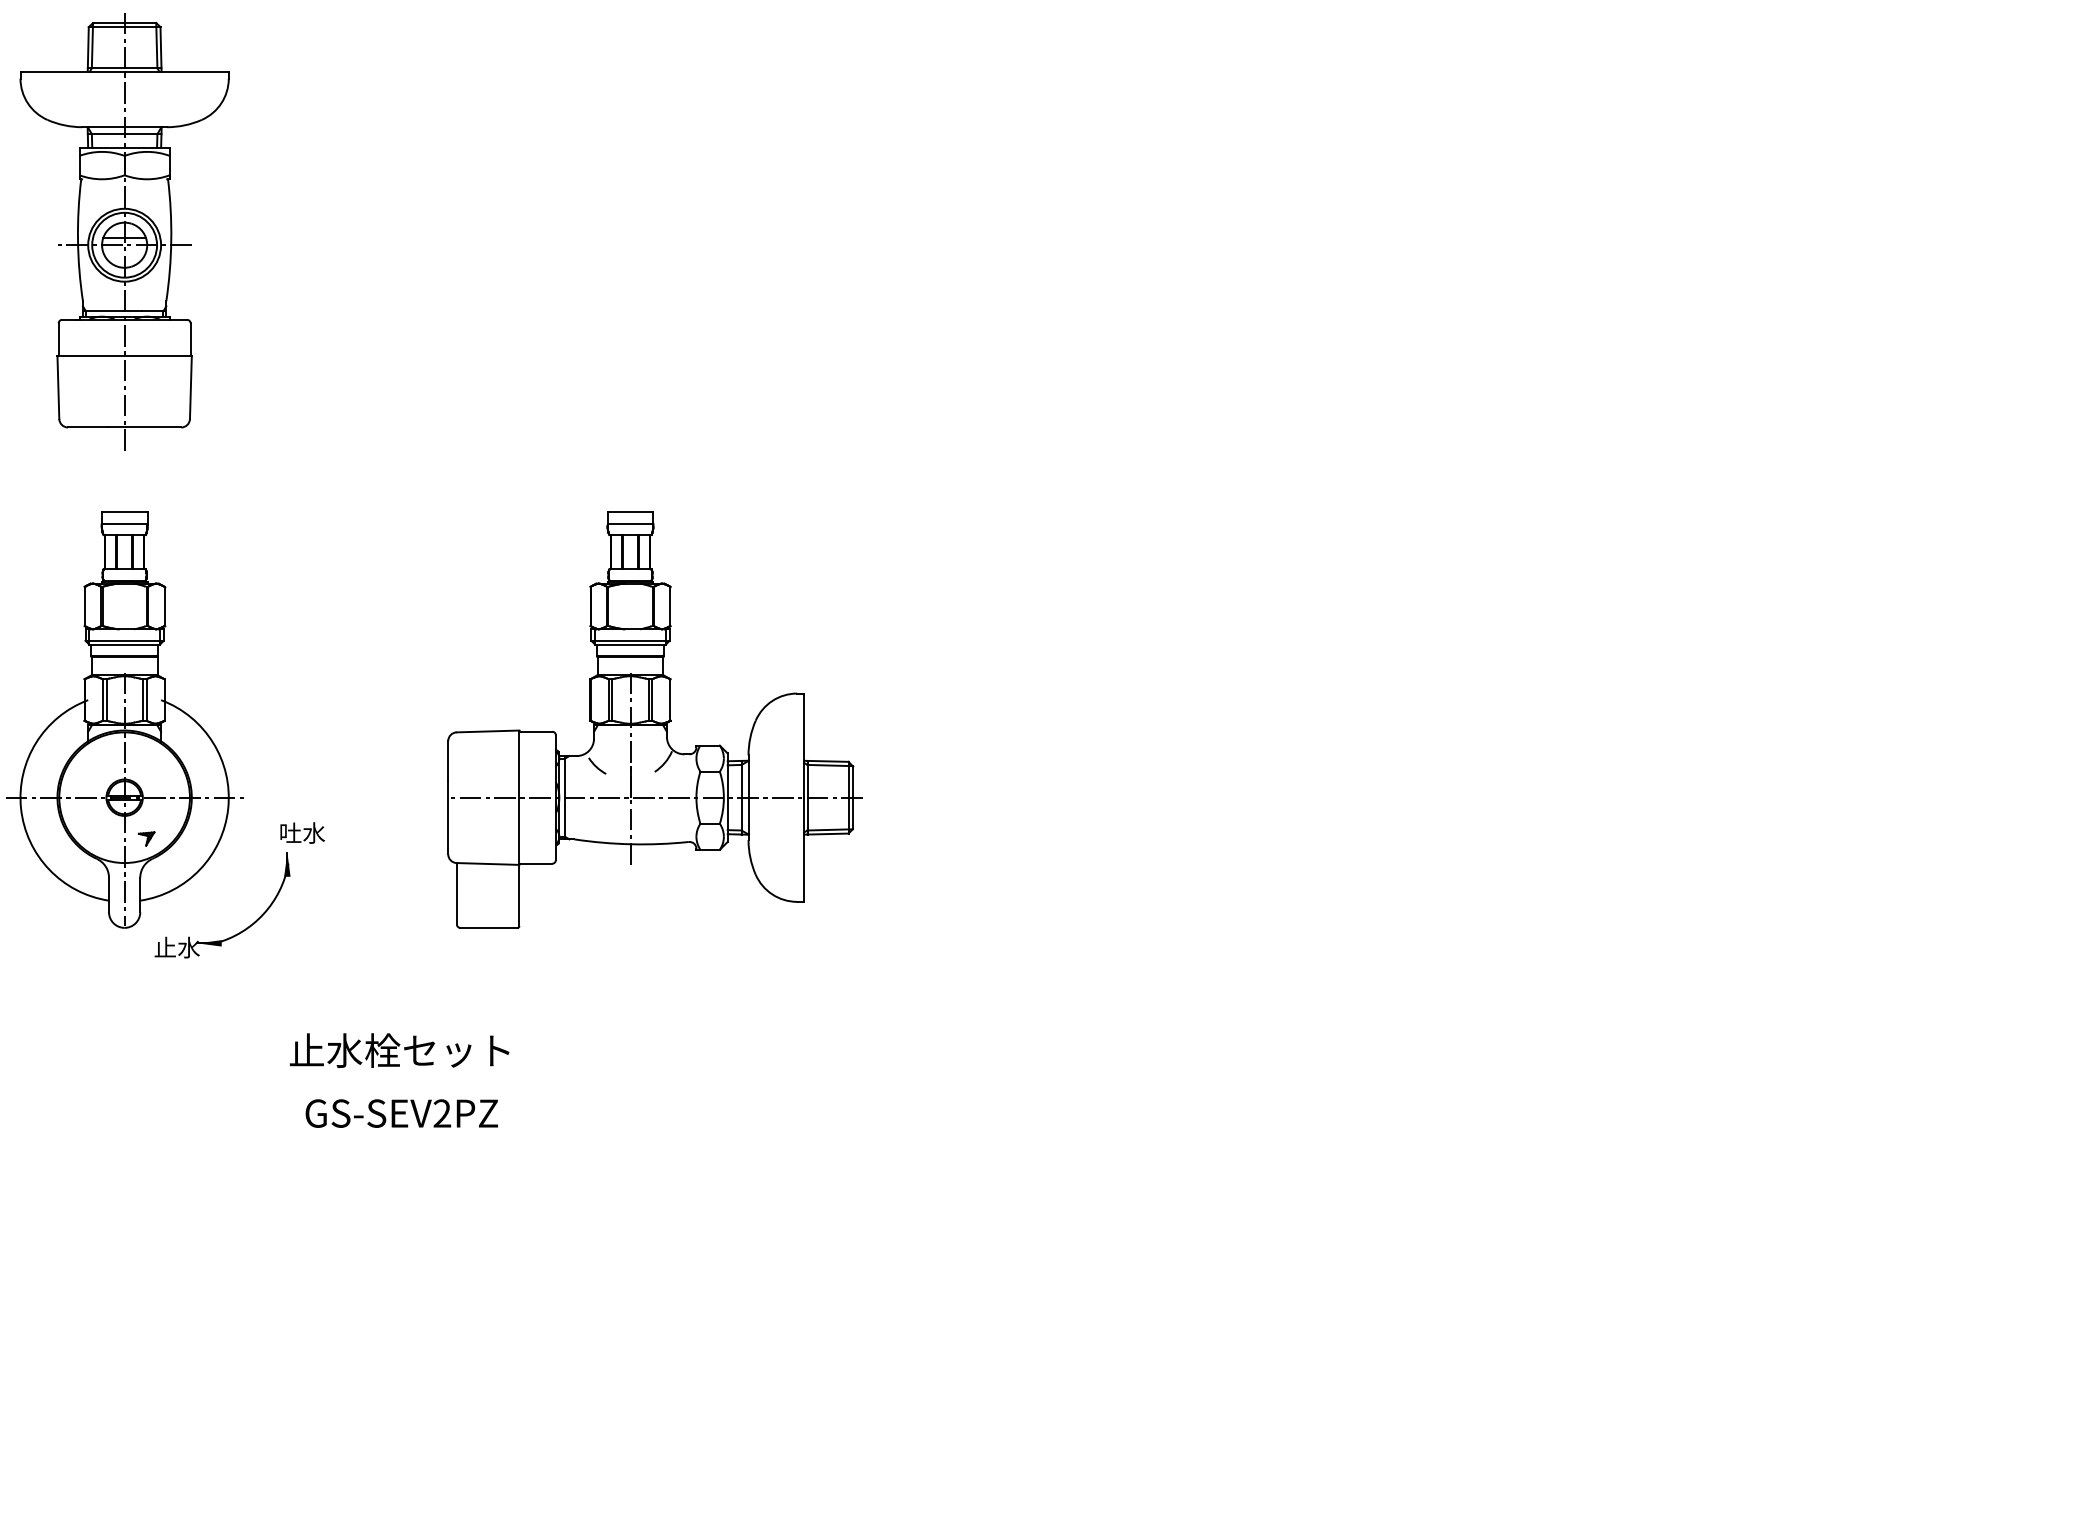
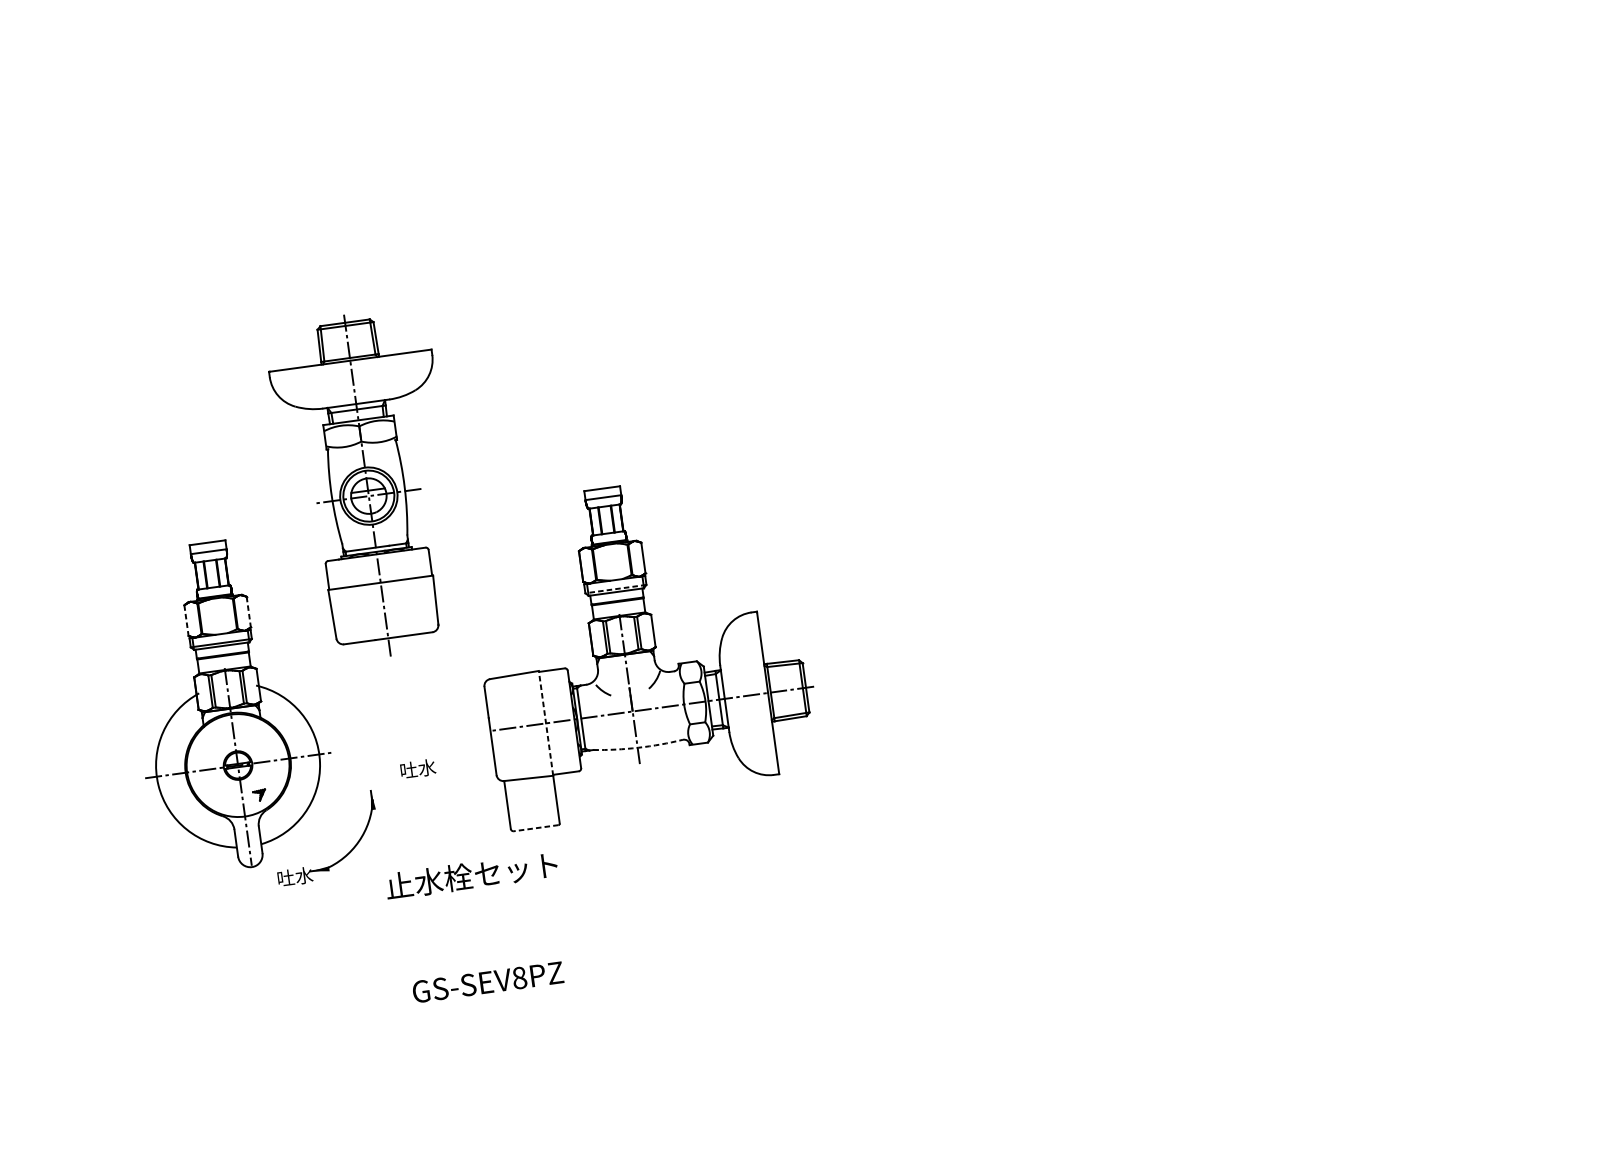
part: (124, 231) -> (367, 485), moved
line: (84, 606) -> (186, 620), solid -> dashed
line: (164, 606) -> (248, 612), solid -> dashed
line: (629, 640) -> (615, 588), solid -> dashed
line: (519, 797) -> (546, 723), solid -> dashed
text: (302, 832) -> (417, 768), moved
arc: (631, 844) -> (638, 747), solid -> dashed
line: (489, 927) -> (536, 827), solid -> dashed
text: (165, 946) -> (285, 877), 止水 -> 吐水
text: (399, 1050) -> (471, 875), moved
text: (442, 1113) -> (519, 977), GS-SEV2PZ -> GS-SEV8PZ

